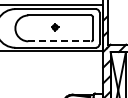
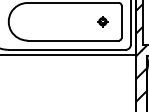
part: (55, 27) -> (103, 21), moved
line: (60, 41) -> (74, 40), dashed -> solid

